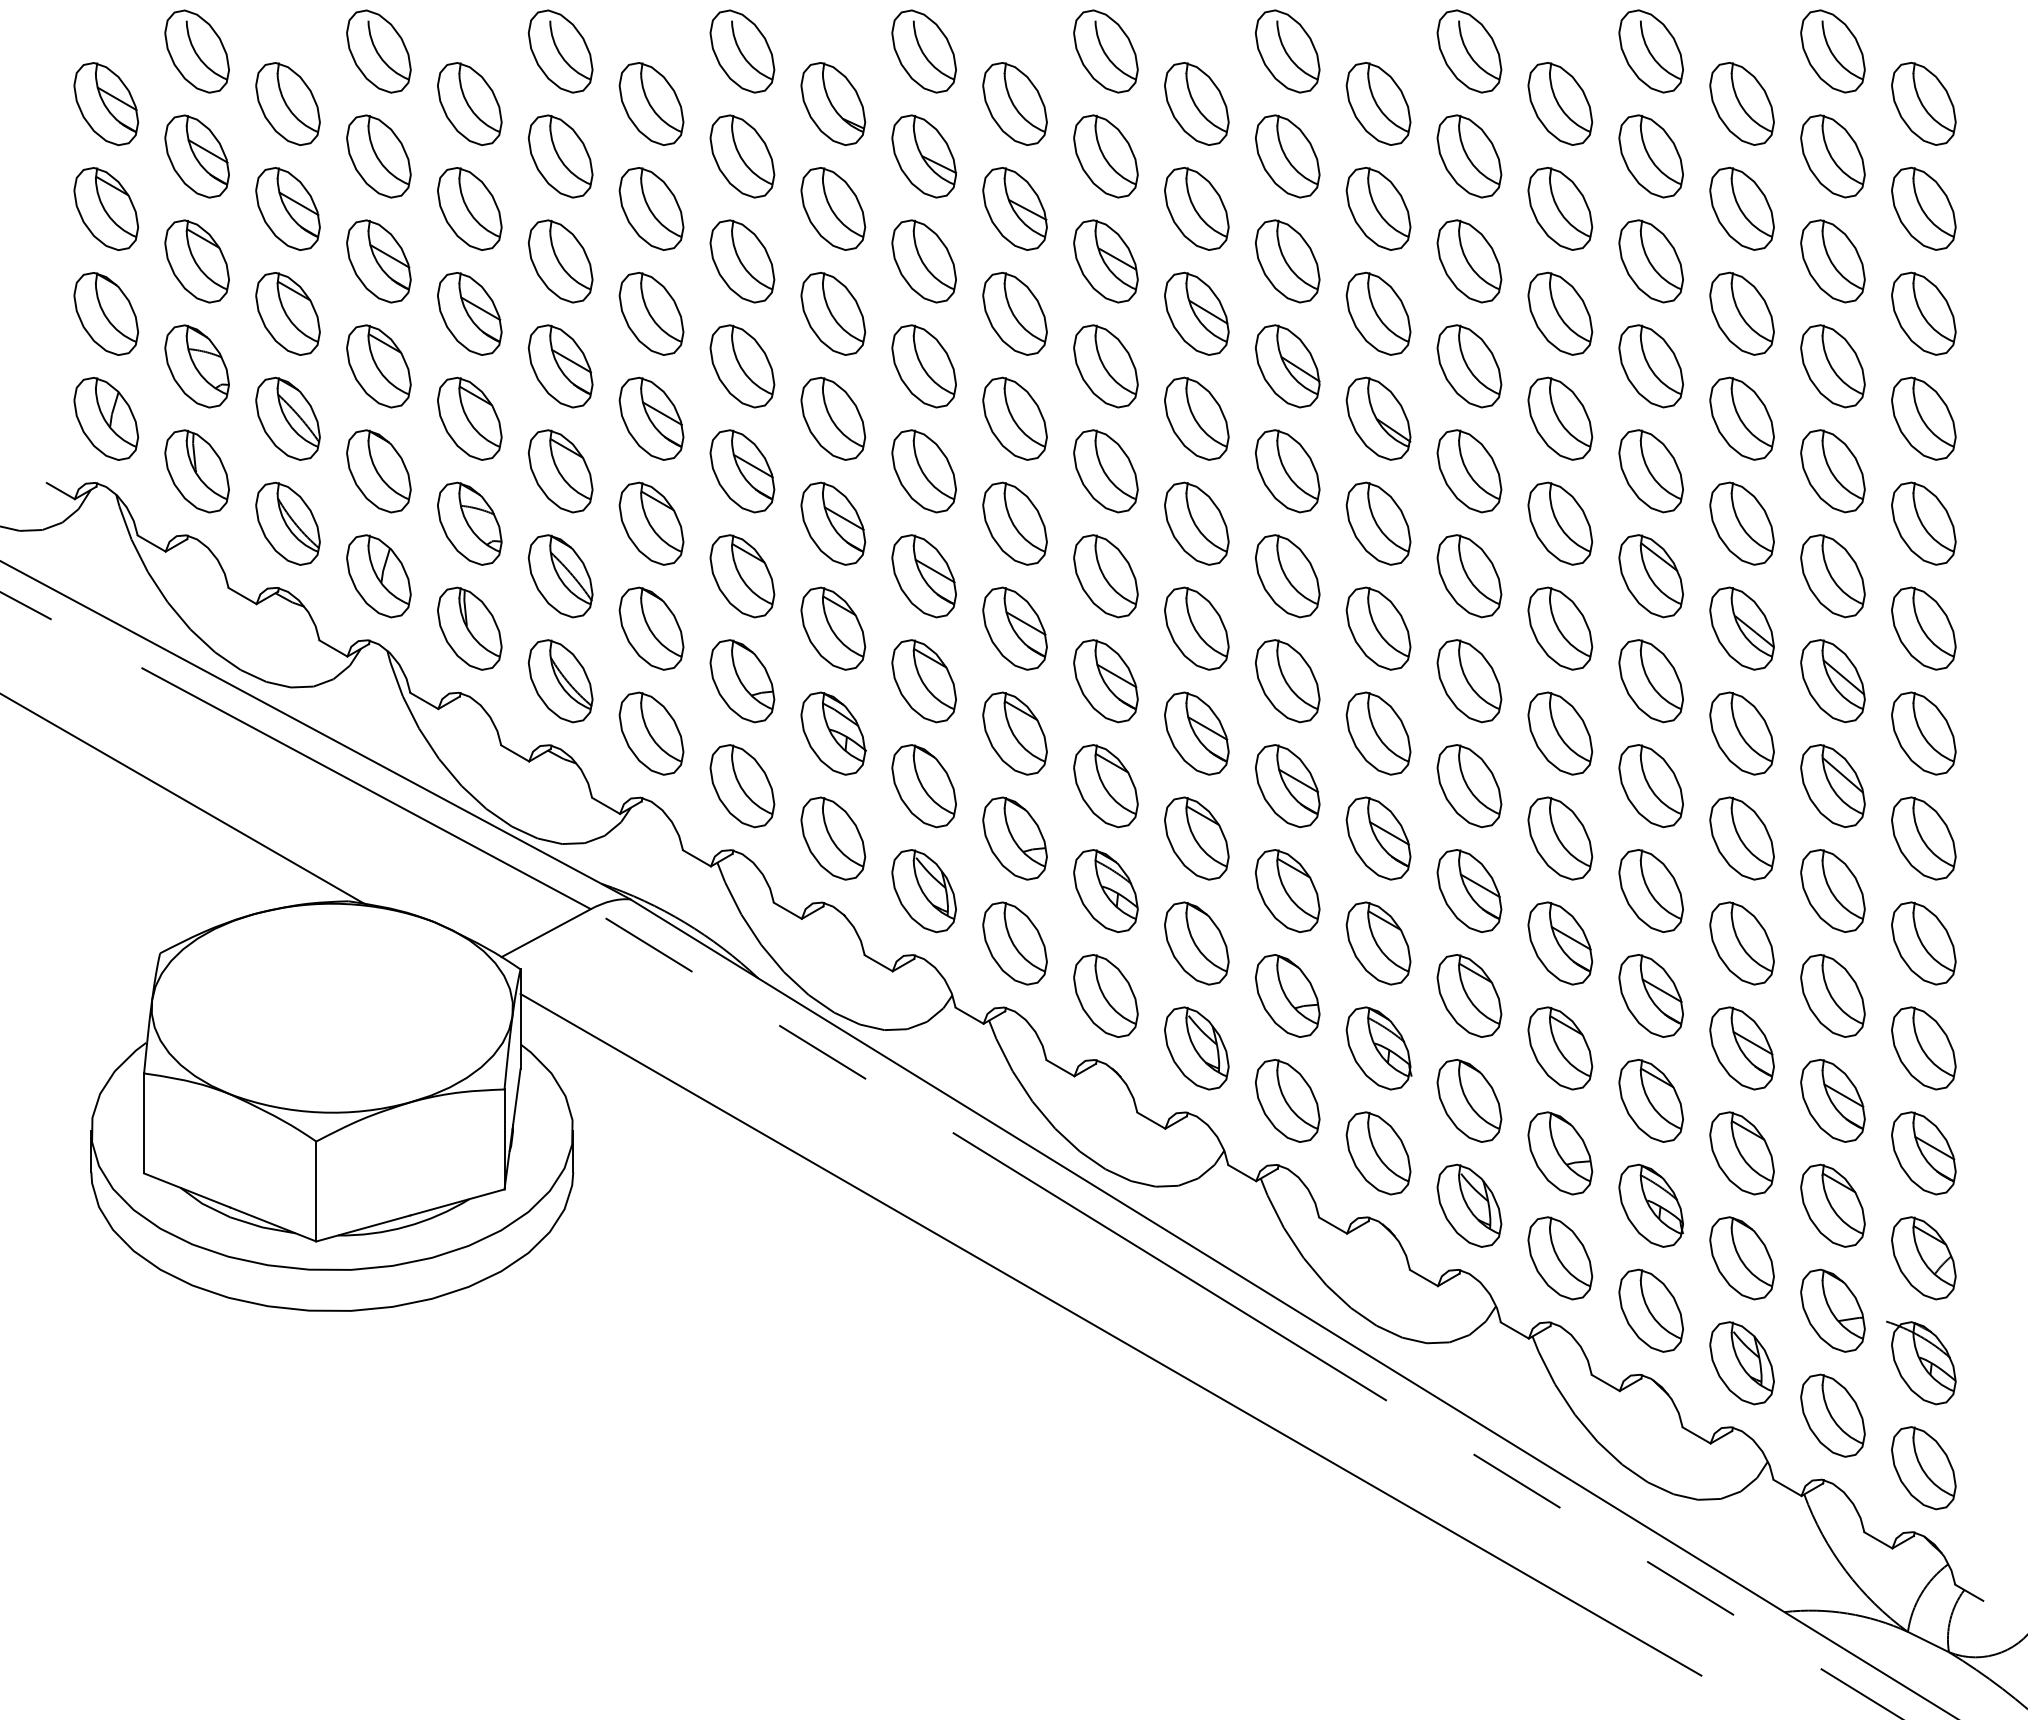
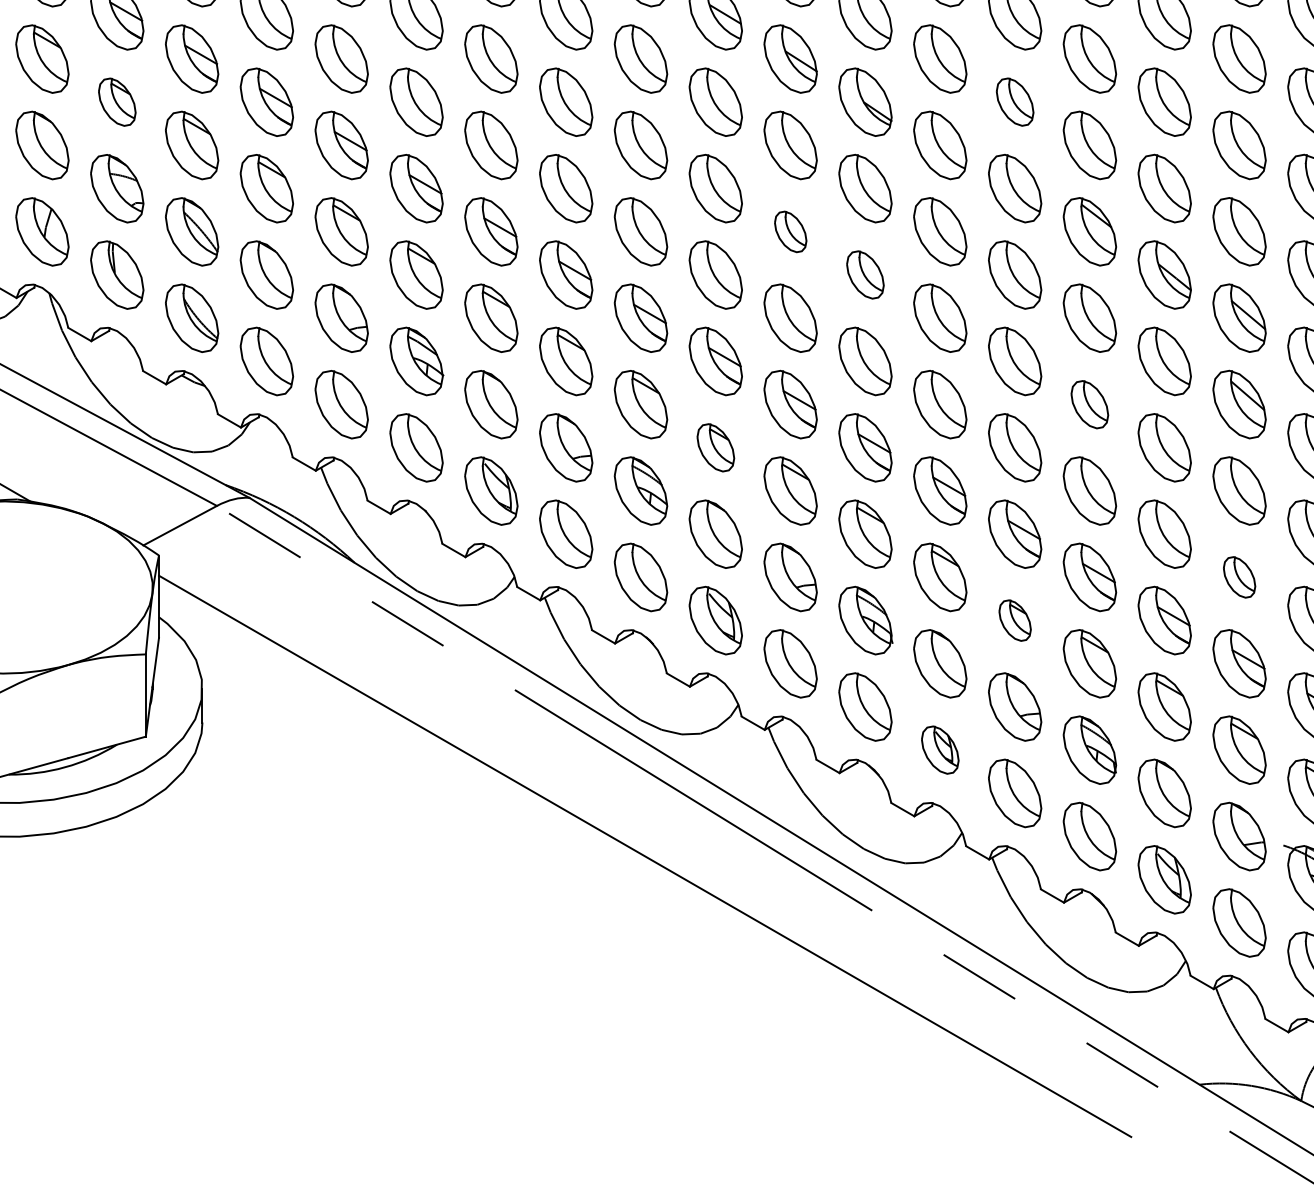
part: (469, 418) -> (117, 101), size x0.7
part: (1560, 418) -> (1015, 101), size x0.7
part: (1287, 576) -> (790, 232), size x0.6
part: (1378, 628) -> (865, 274), size x0.7
part: (1650, 786) -> (1089, 404), size x0.7
part: (1196, 838) -> (715, 447), size x0.7
part: (1832, 995) -> (1239, 577), size x0.6
part: (1560, 1048) -> (1015, 620), size x0.6
part: (1469, 1205) -> (940, 749), size x0.7

